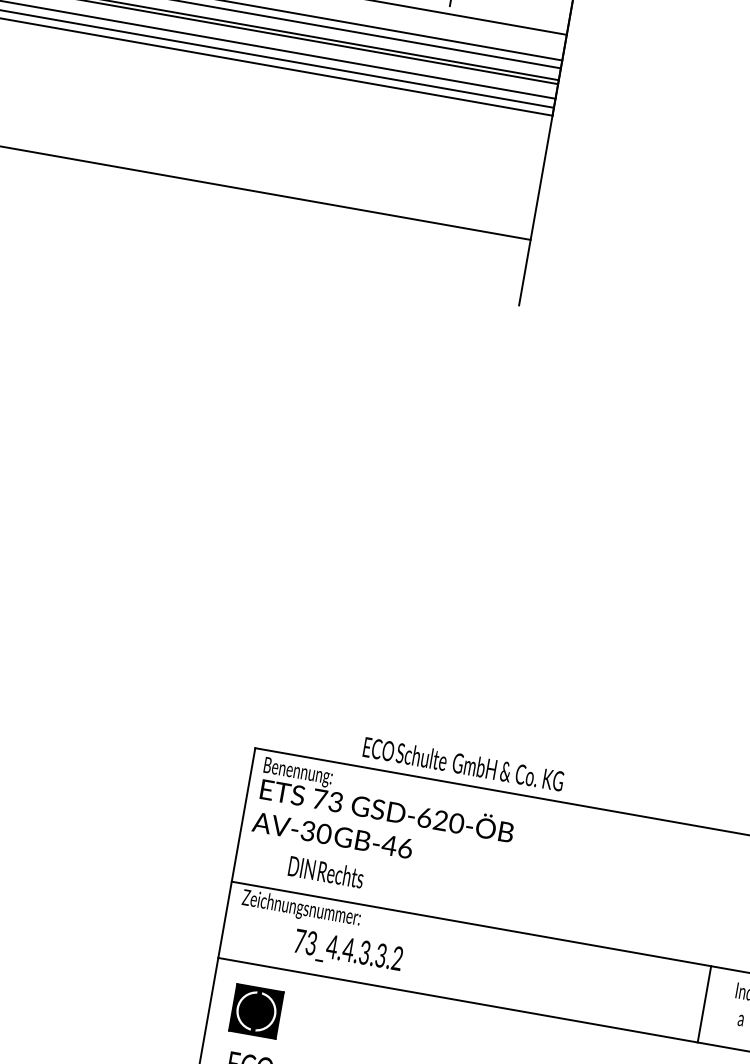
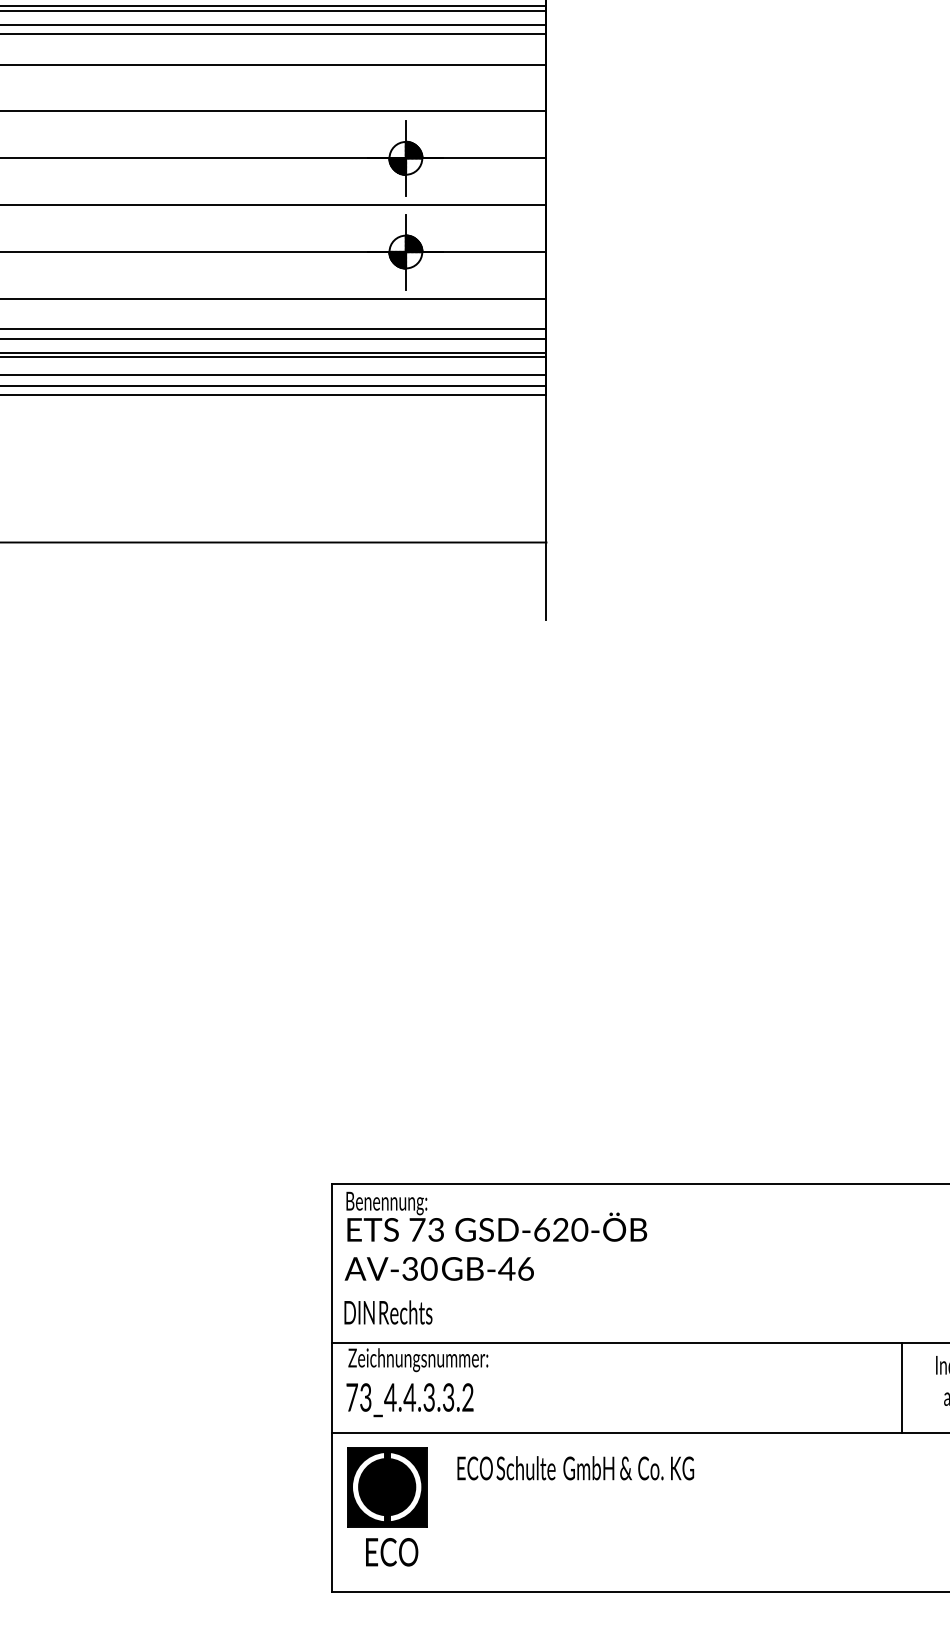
text: (463, 764) -> (575, 1468), moved
text: (326, 872) -> (388, 1312), moved
text: (347, 952) -> (409, 1400), moved
part: (256, 1011) -> (387, 1487), size x1.43

